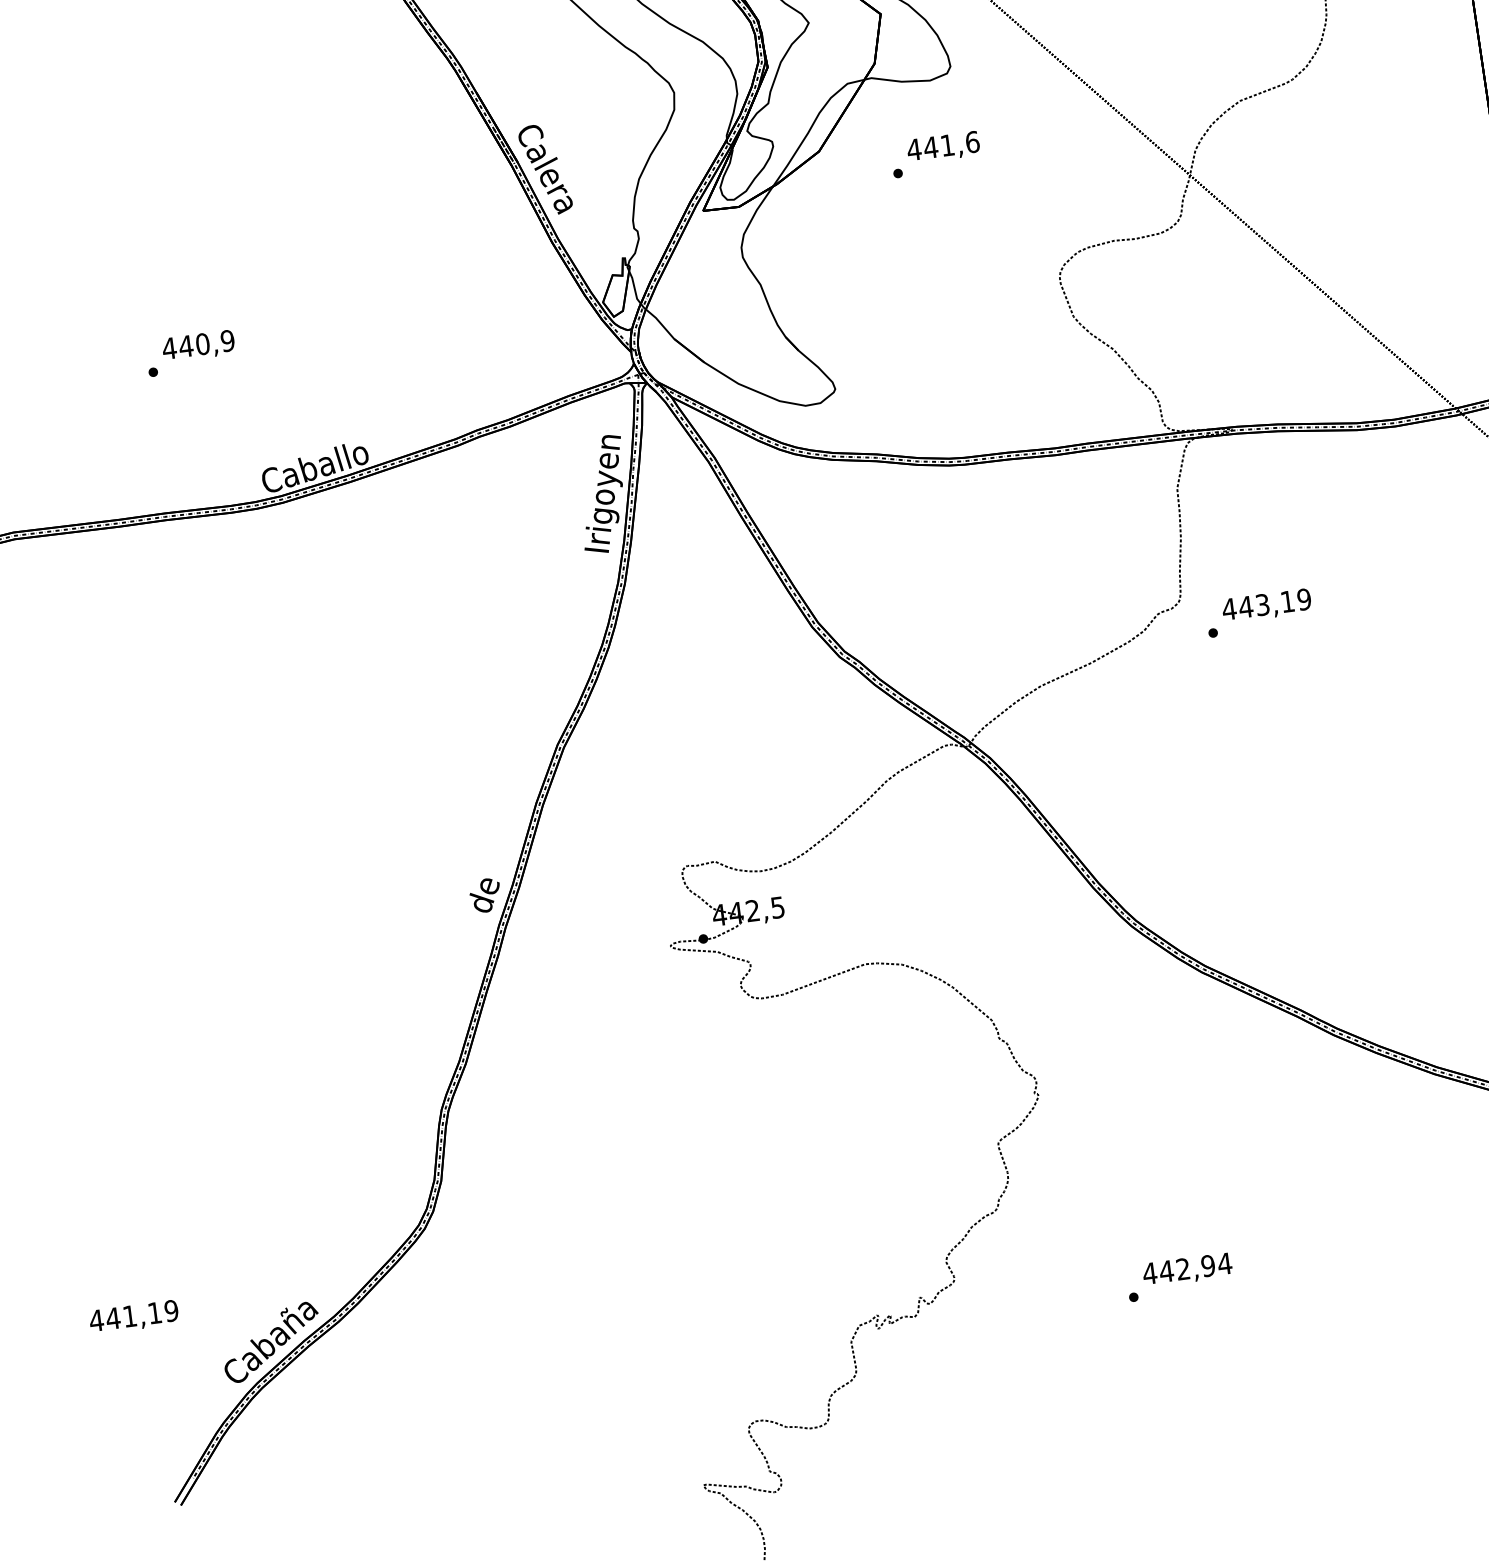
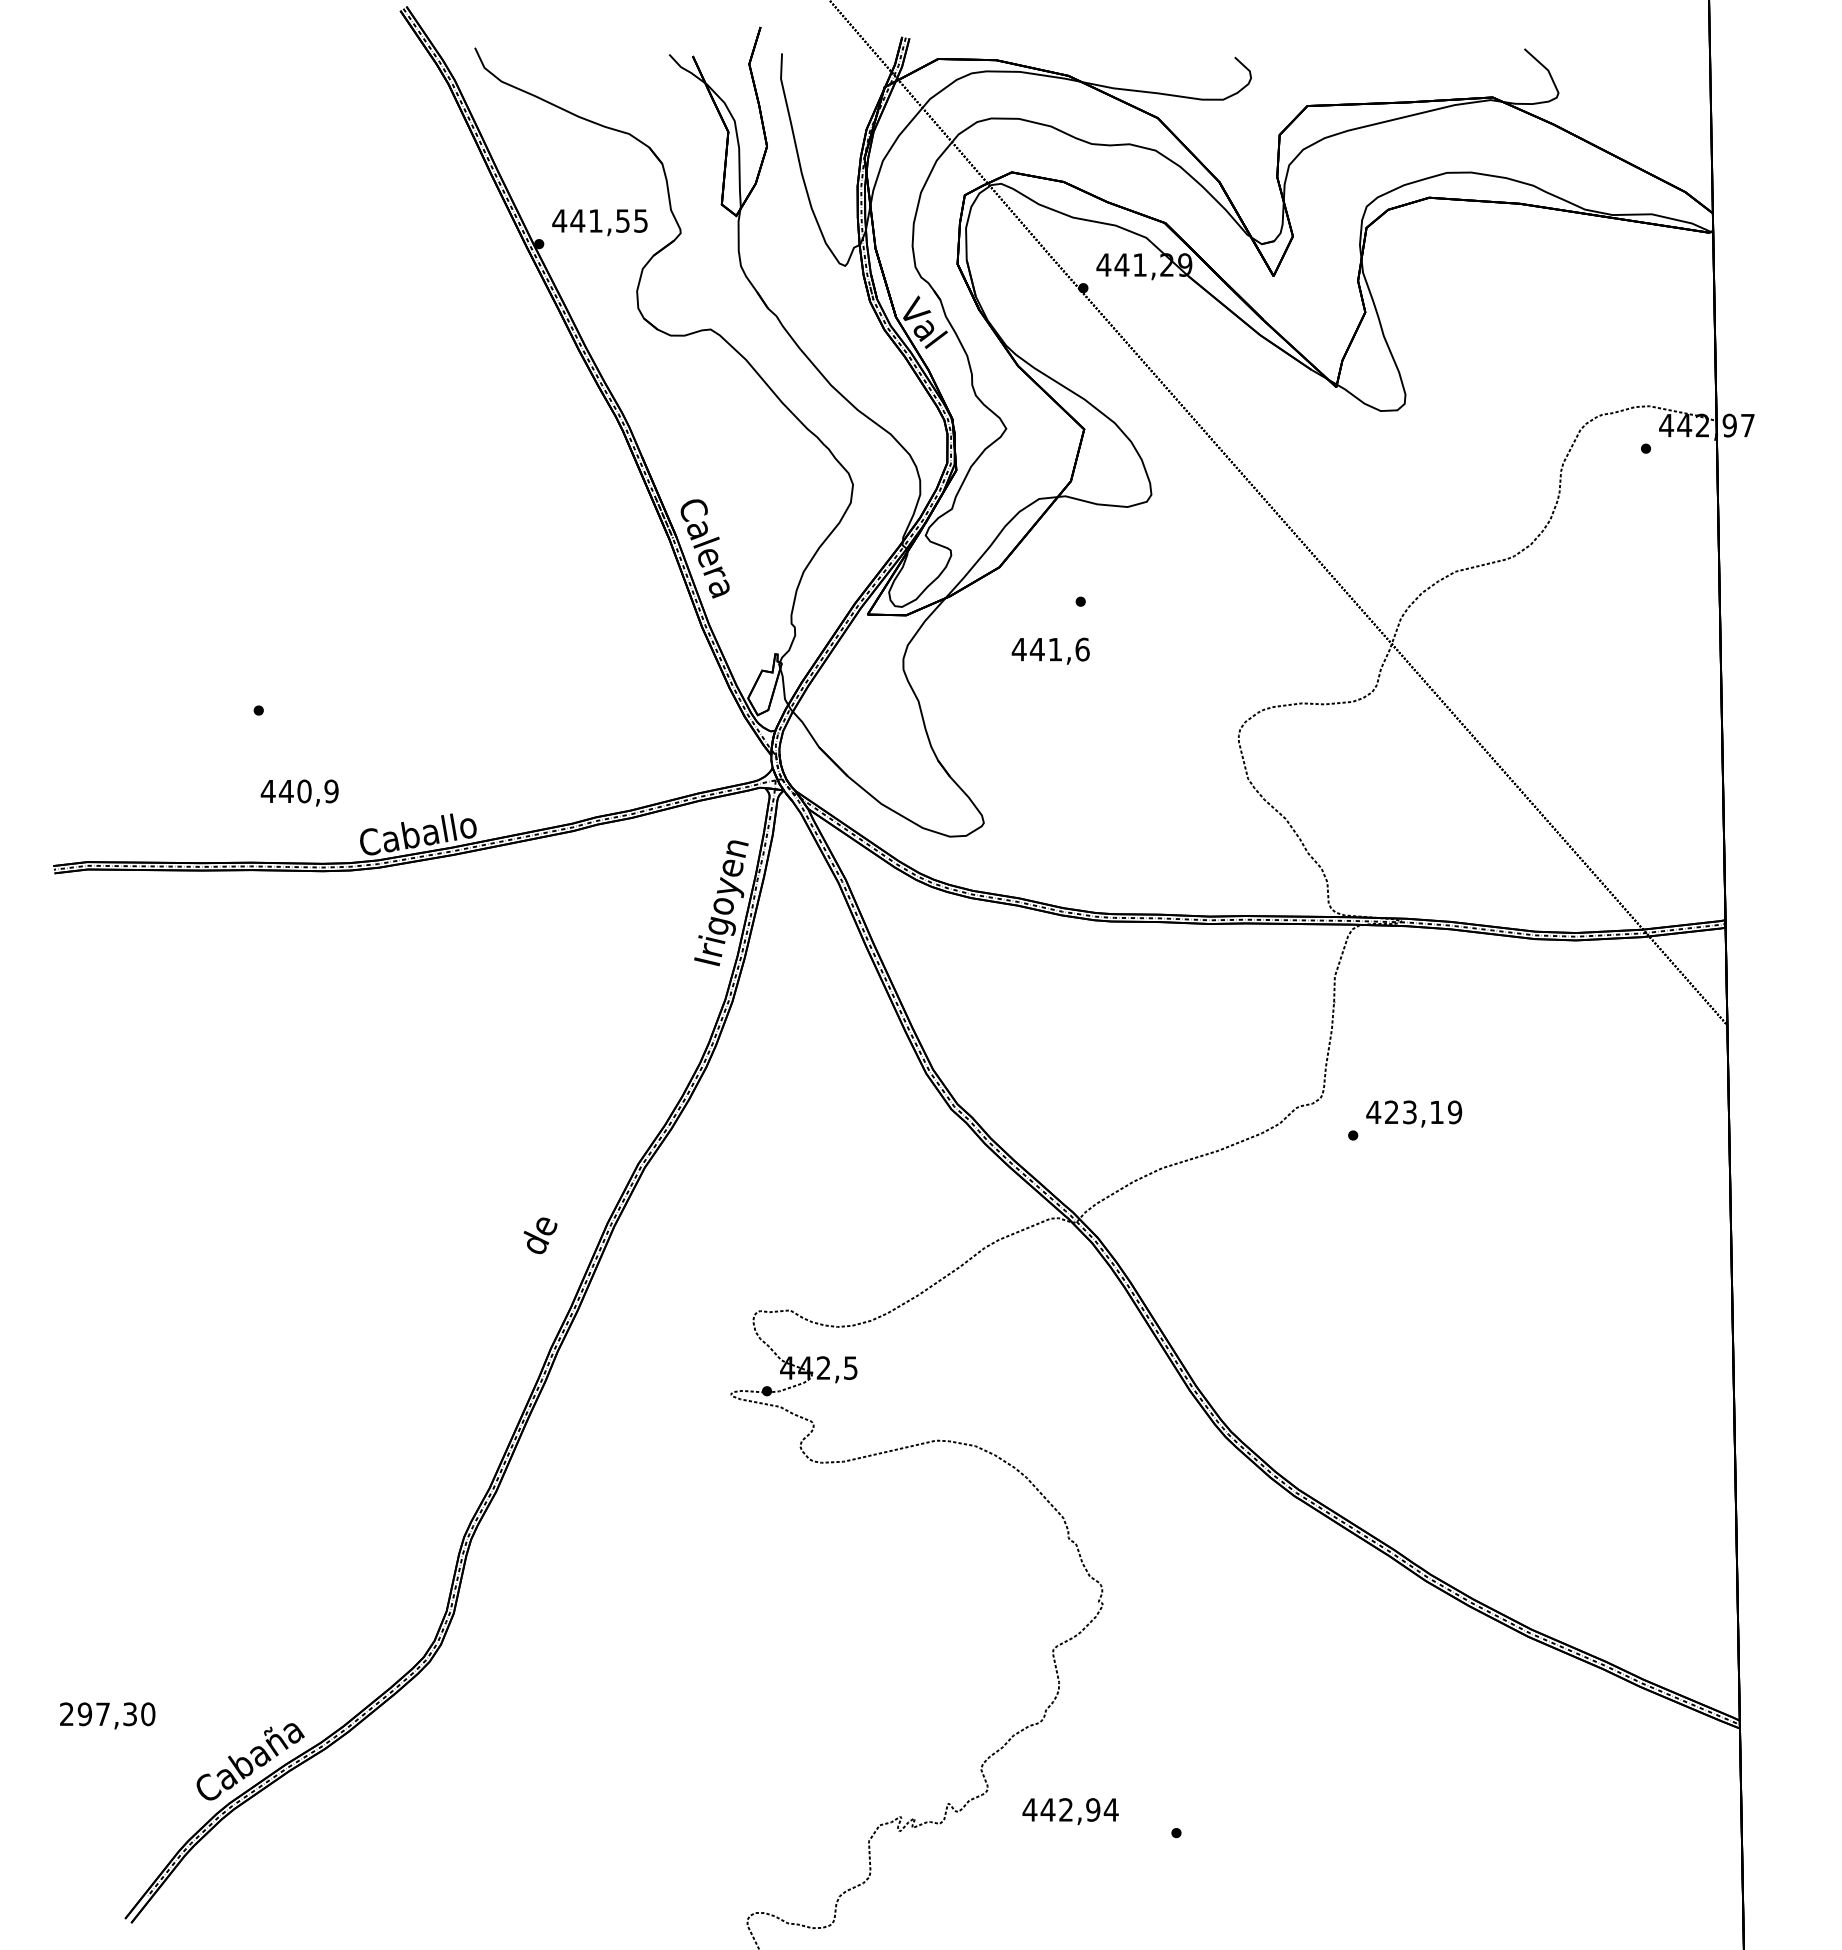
text: (943, 146) -> (1050, 650), moved
text: (198, 345) -> (299, 792), moved
text: (1245, 606) -> (1391, 1111), 443,19 -> 423,19
text: (485, 895) -> (540, 1235), moved
text: (1187, 1270) -> (1070, 1811), moved
text: (134, 1316) -> (107, 1714), 441,19 -> 297,30

